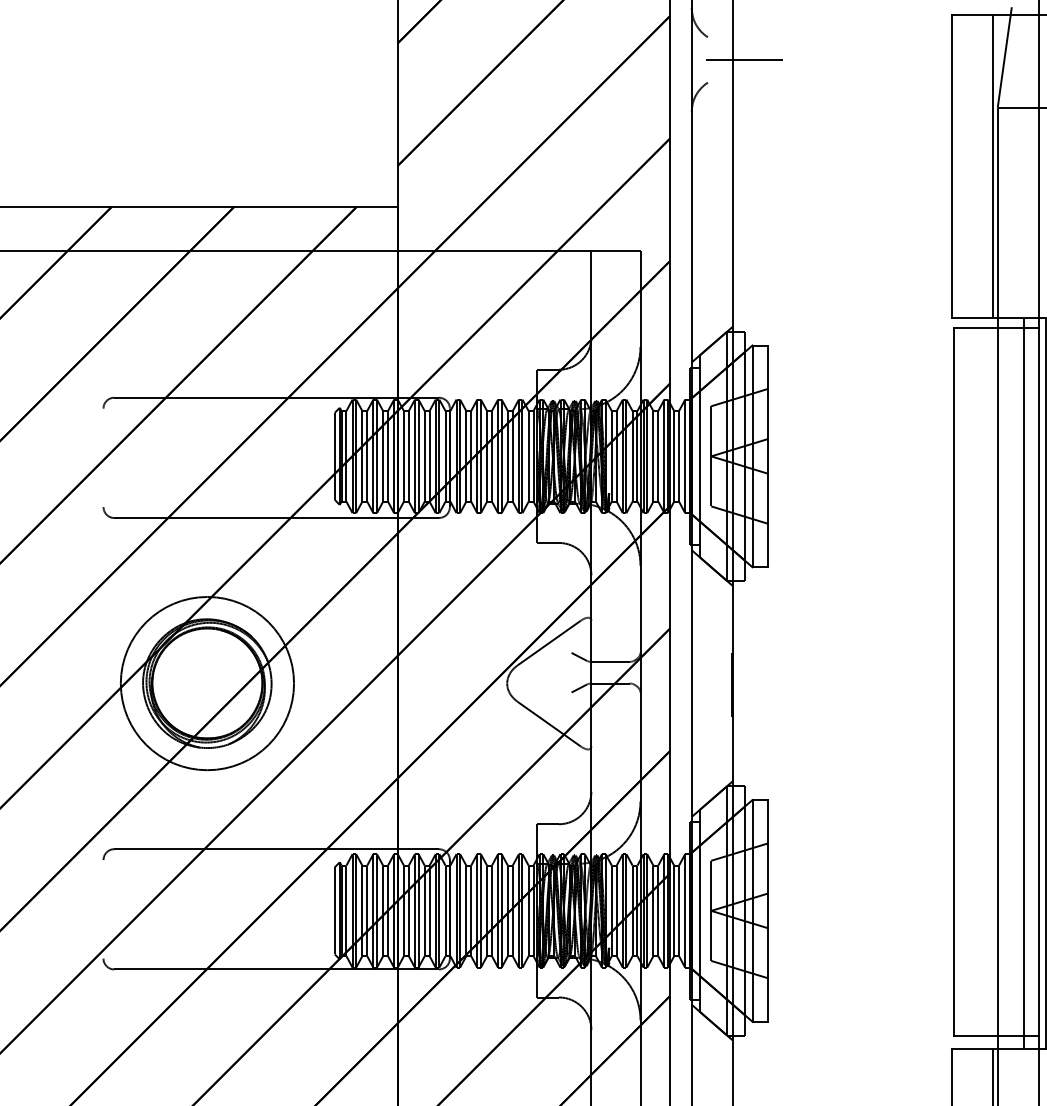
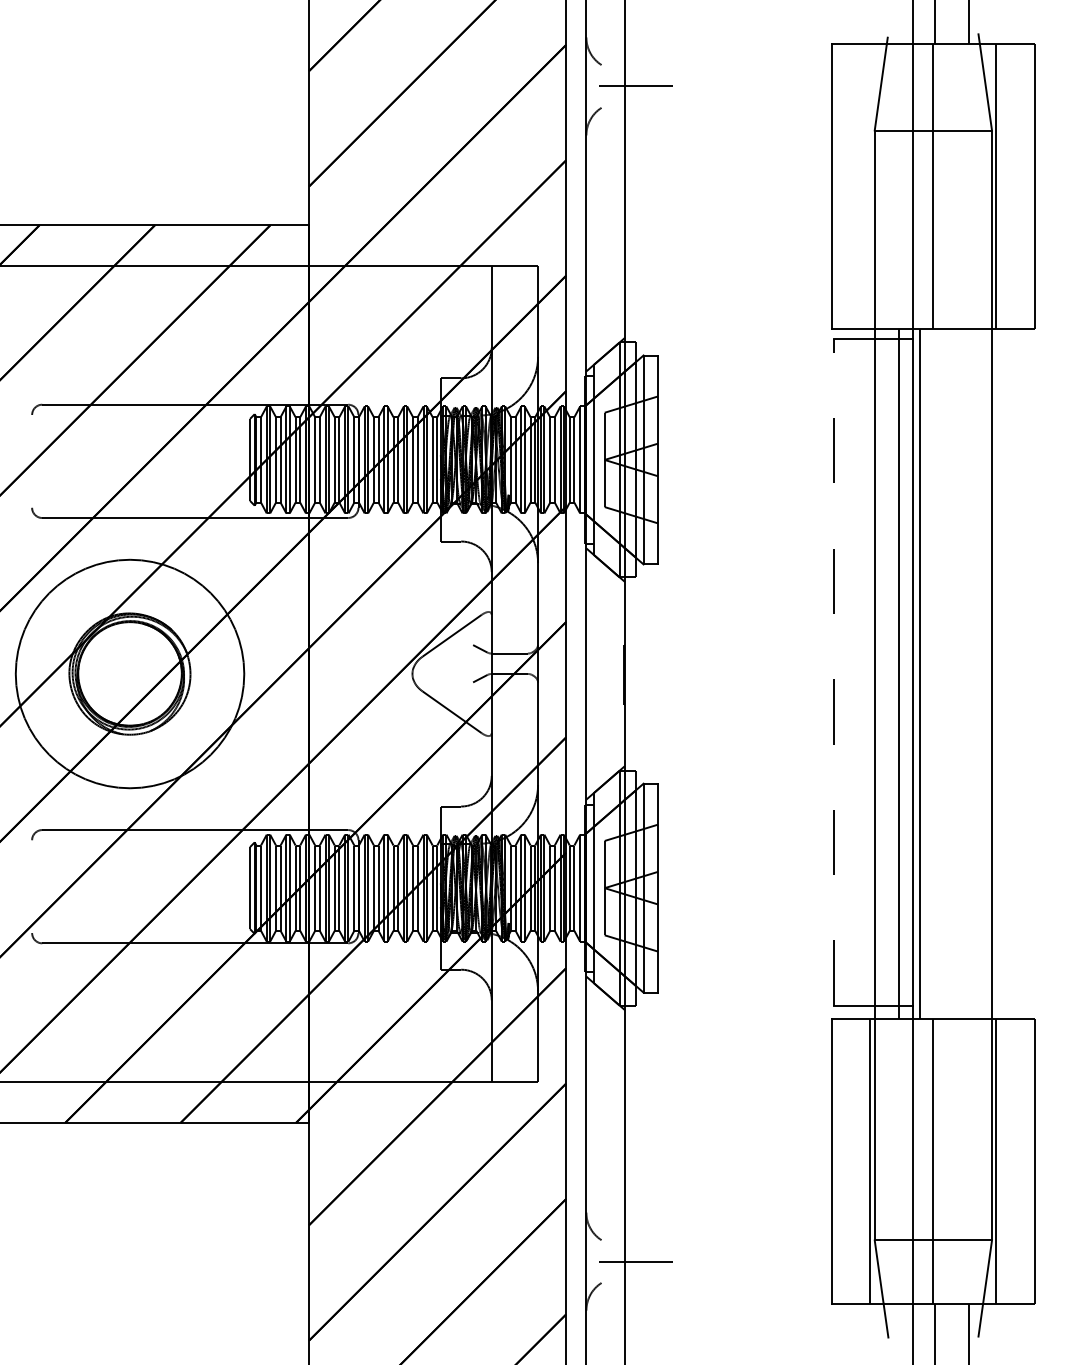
line: (993, 166) -> (870, 186), removed
line: (954, 680) -> (833, 671), solid -> dashed
circle: (206, 683) -> (129, 673), size x1.4

